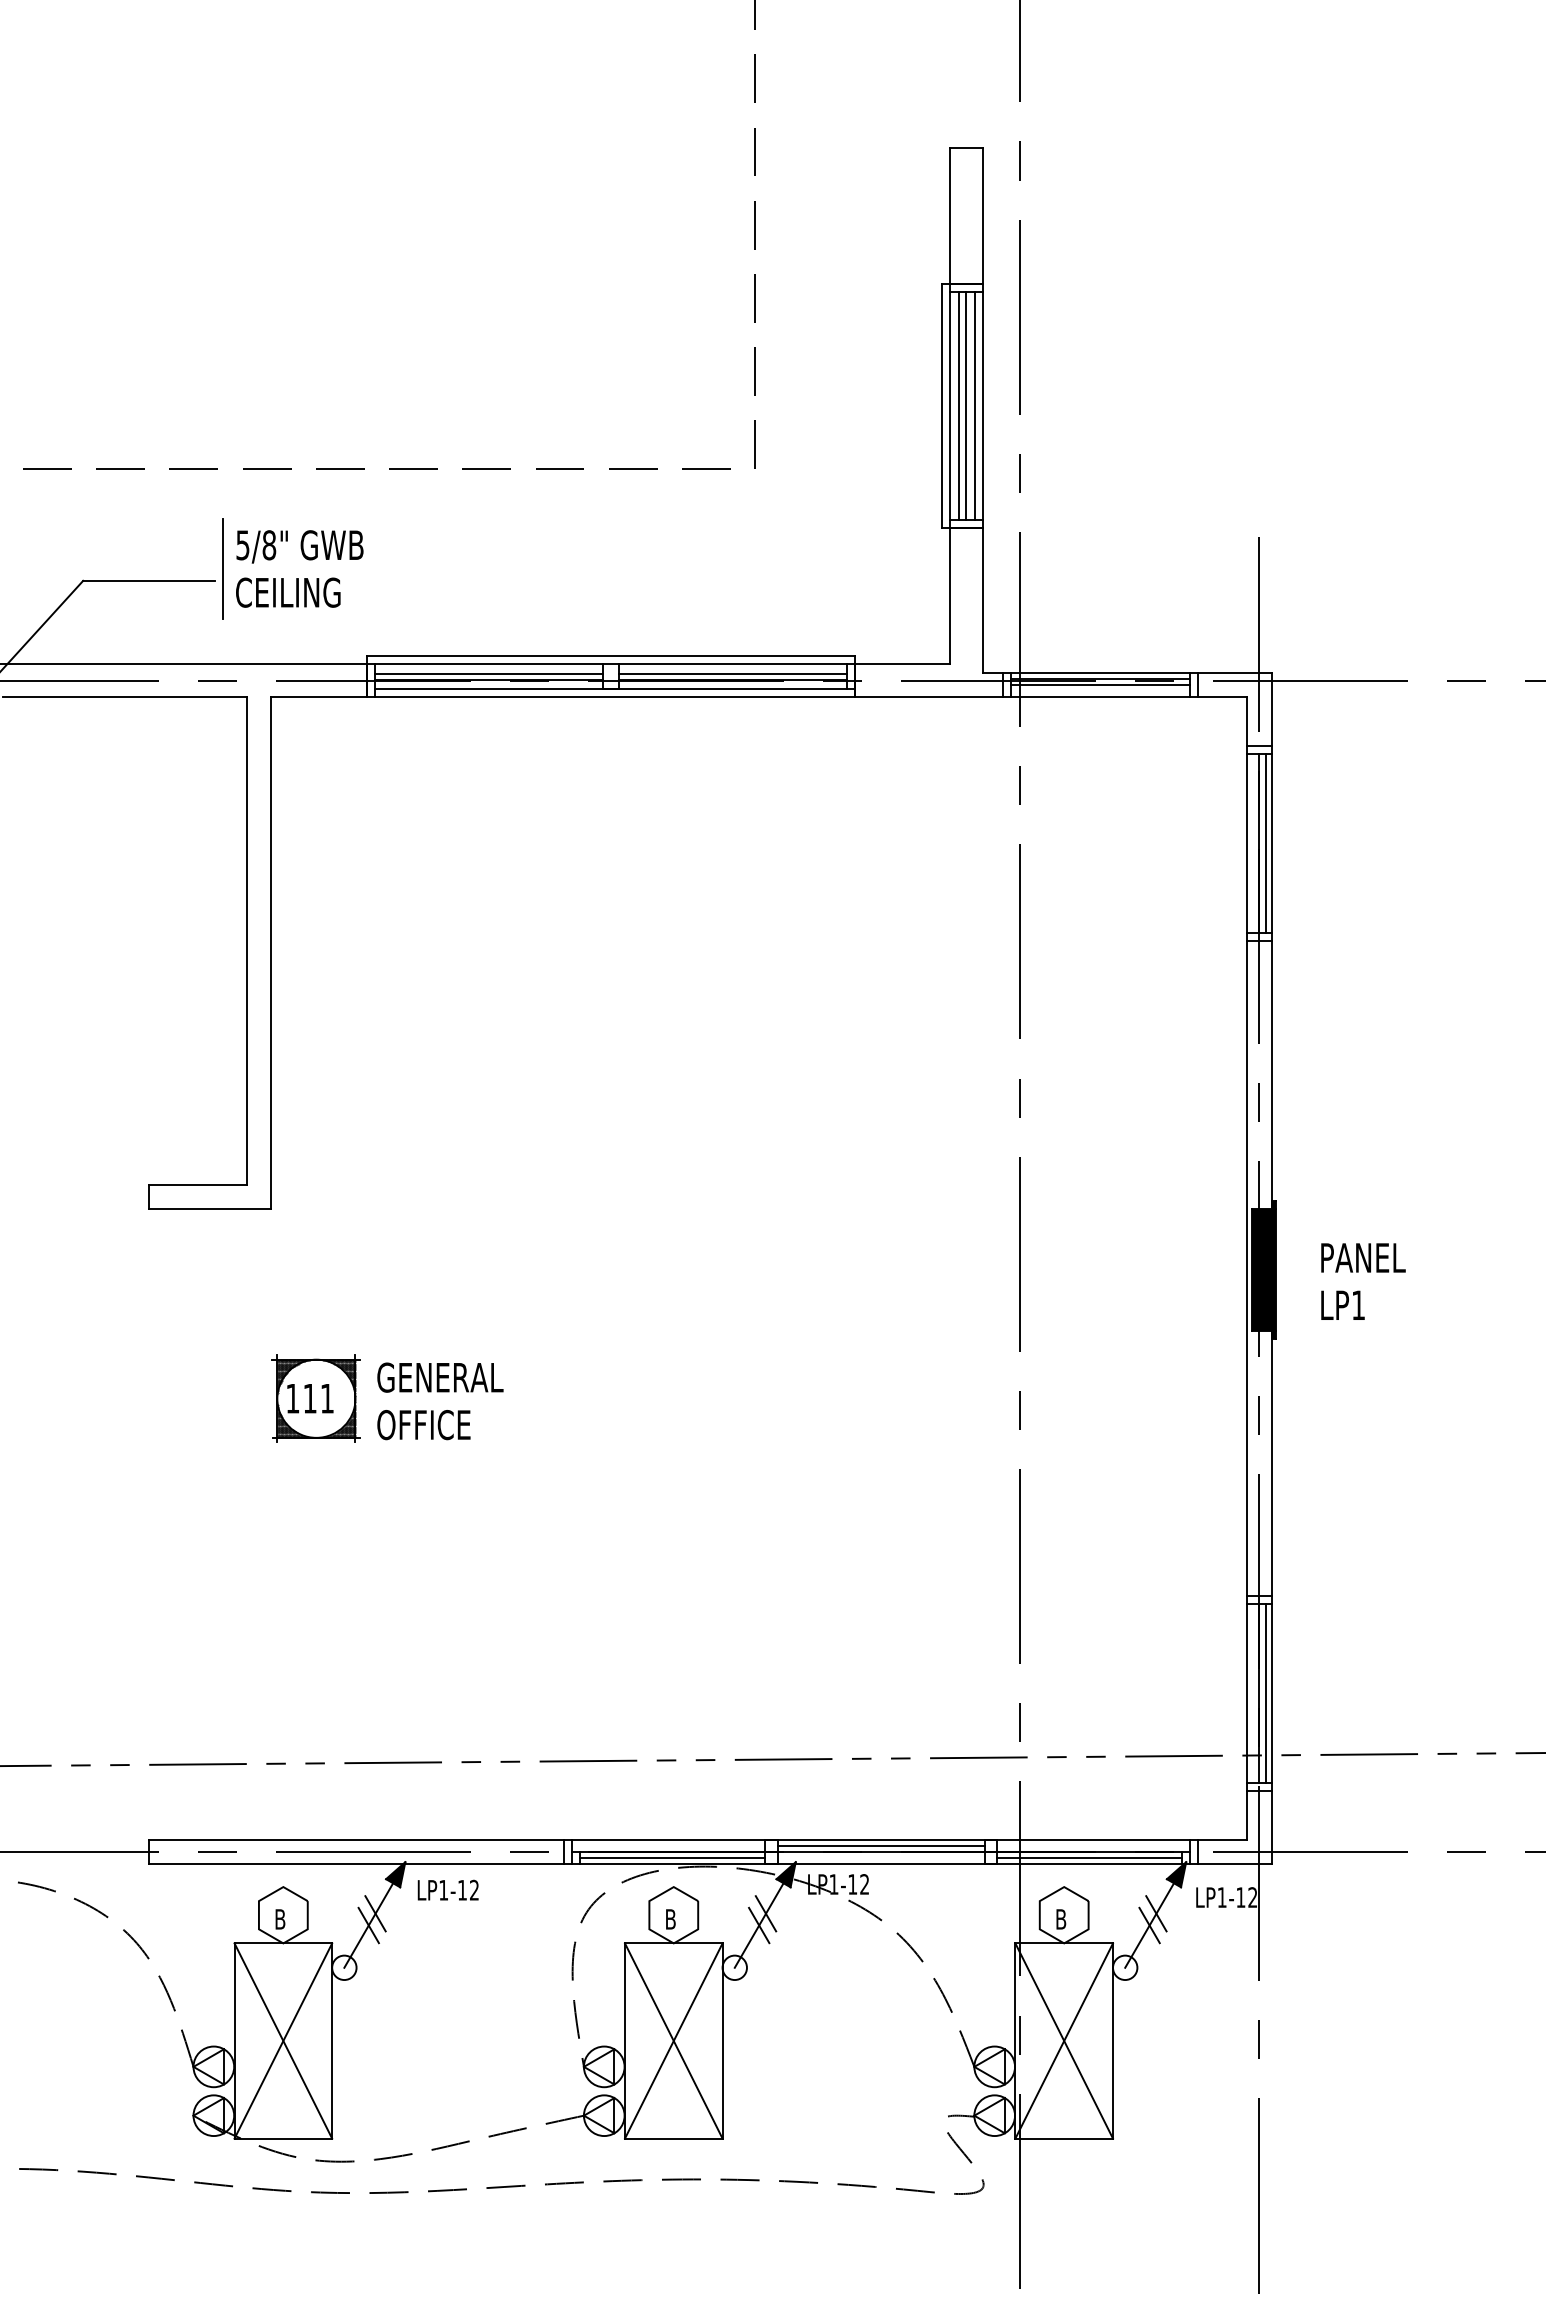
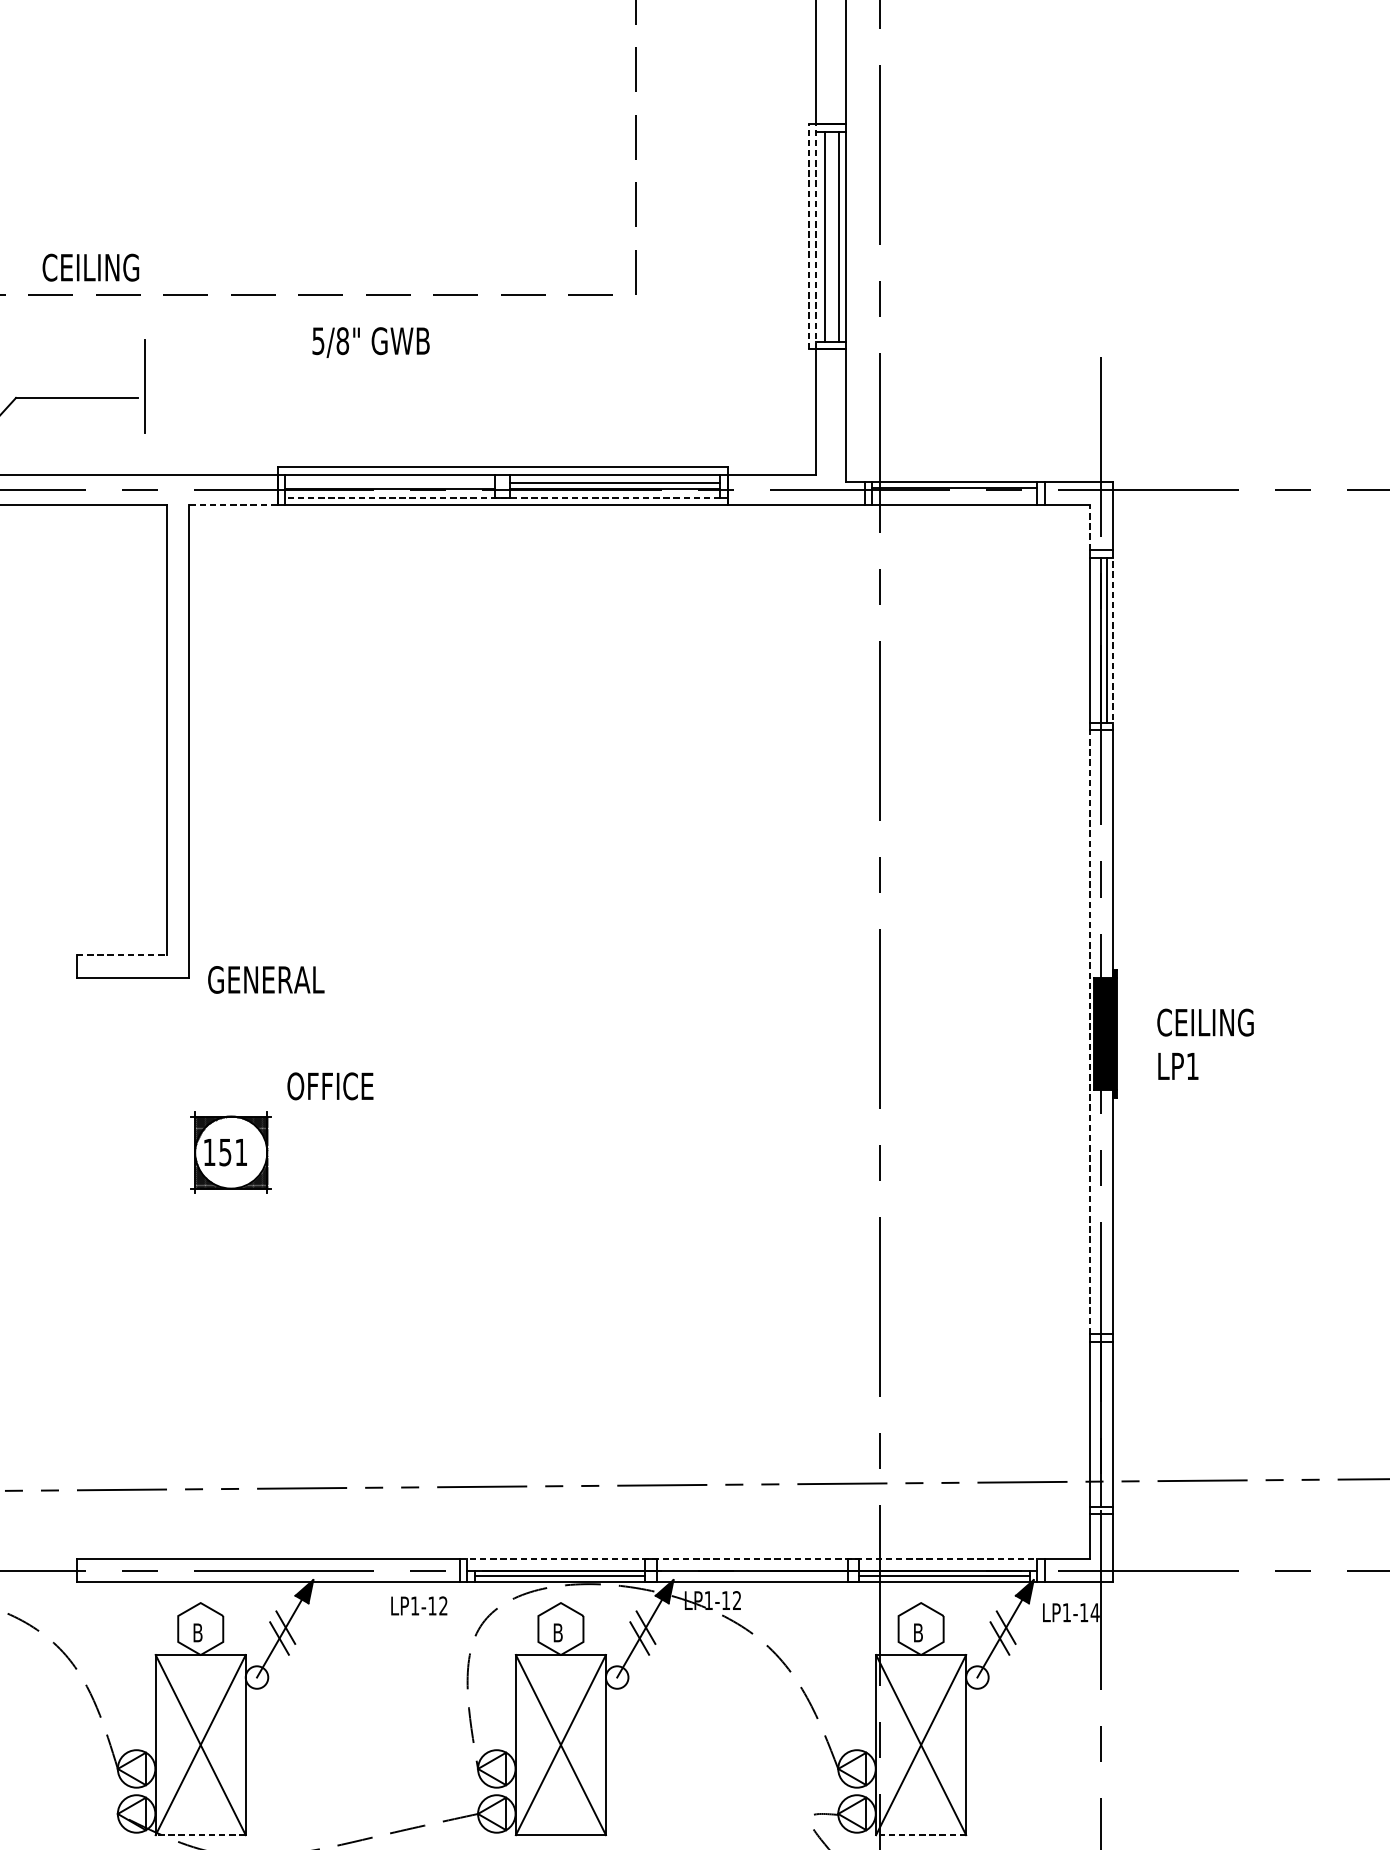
line: (942, 405) -> (808, 236), solid -> dashed
line: (950, 405) -> (816, 236), solid -> dashed
line: (965, 406) -> (830, 237), removed
text: (299, 546) -> (370, 342), moved
text: (288, 592) -> (91, 267), moved
line: (488, 673) -> (389, 483), removed
line: (1100, 684) -> (954, 493), removed
line: (610, 688) -> (502, 497), solid -> dashed
line: (318, 696) -> (233, 504), solid -> dashed
line: (1247, 720) -> (1090, 526), solid -> dashed
line: (1271, 843) -> (1112, 640), solid -> dashed
line: (197, 1184) -> (121, 954), solid -> dashed
text: (1372, 1257) -> (1205, 1022), PANEL -> CEILING
line: (1247, 1267) -> (1090, 1031), solid -> dashed
text: (440, 1377) -> (266, 979), moved
text: (309, 1398) -> (224, 1152), 111 -> 151
text: (423, 1425) -> (330, 1086), moved
line: (1265, 1692) -> (1106, 1423), removed
line: (881, 1839) -> (752, 1559), solid -> dashed
line: (880, 1845) -> (751, 1564), removed
text: (447, 1889) -> (418, 1605), moved
text: (1252, 1897) -> (1094, 1612), LP1-12 -> LP1-14
line: (283, 2138) -> (200, 1835), solid -> dashed
line: (1064, 2138) -> (921, 1835), solid -> dashed

